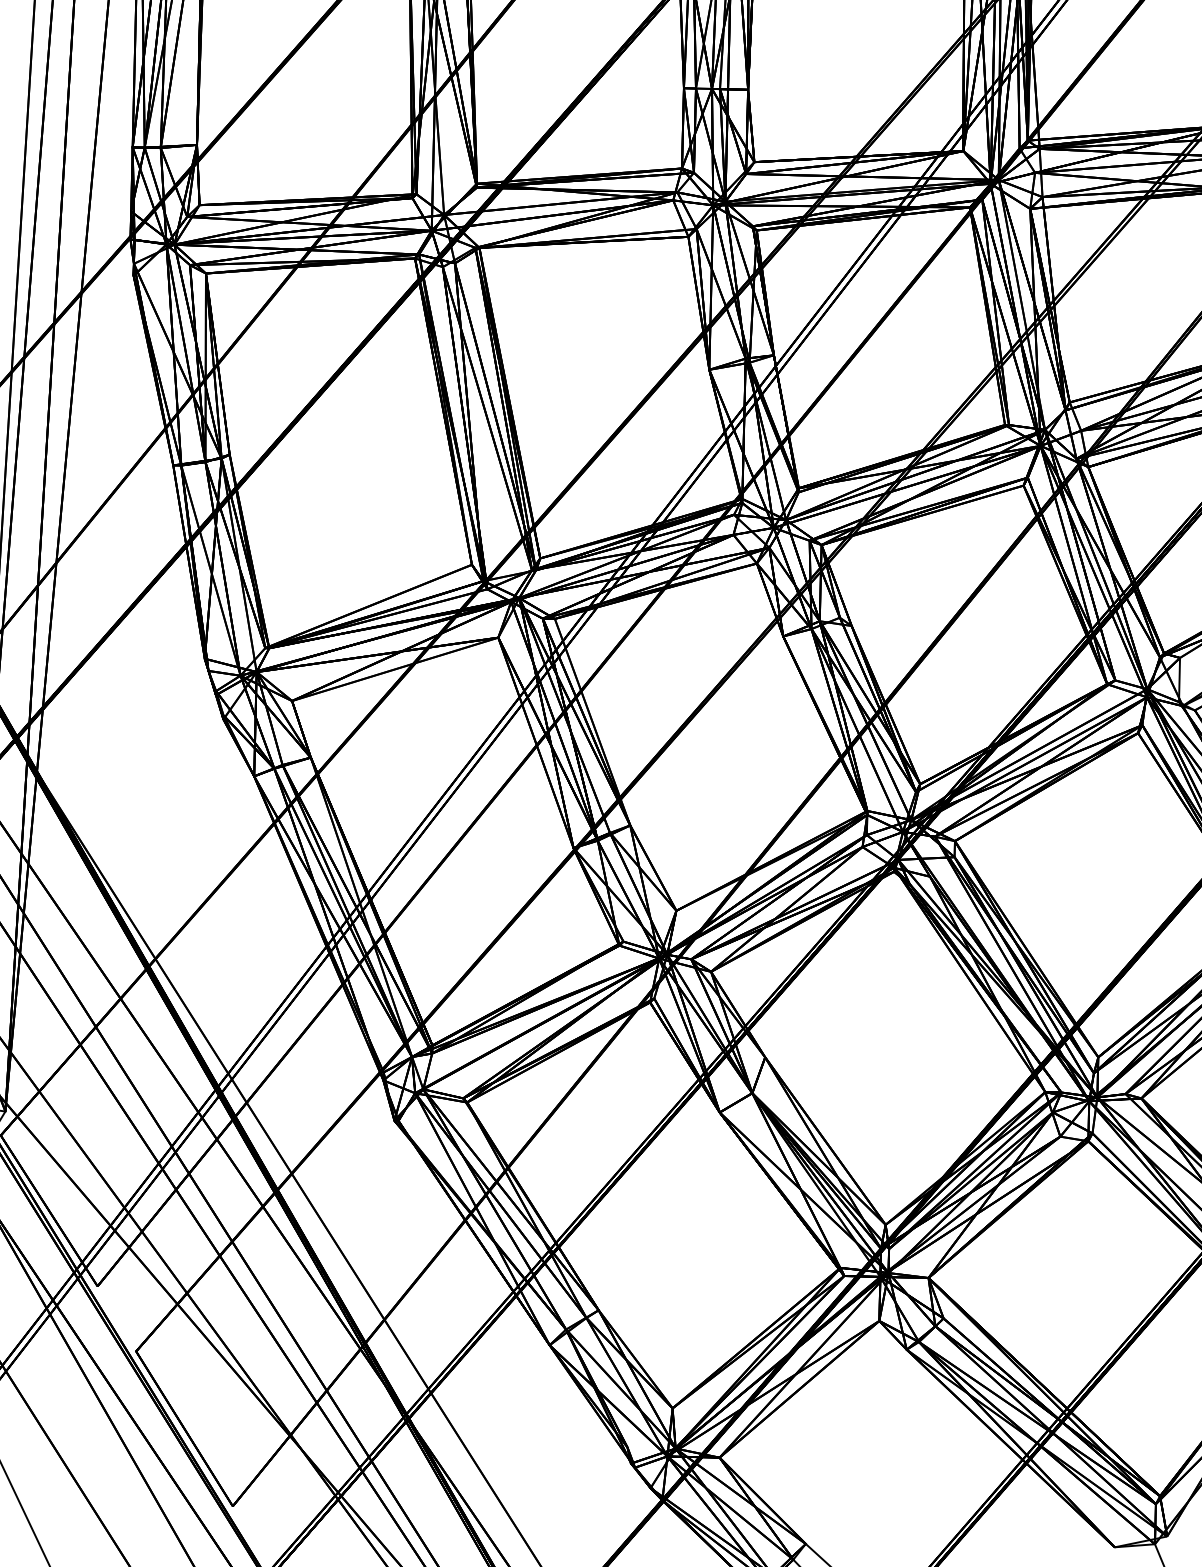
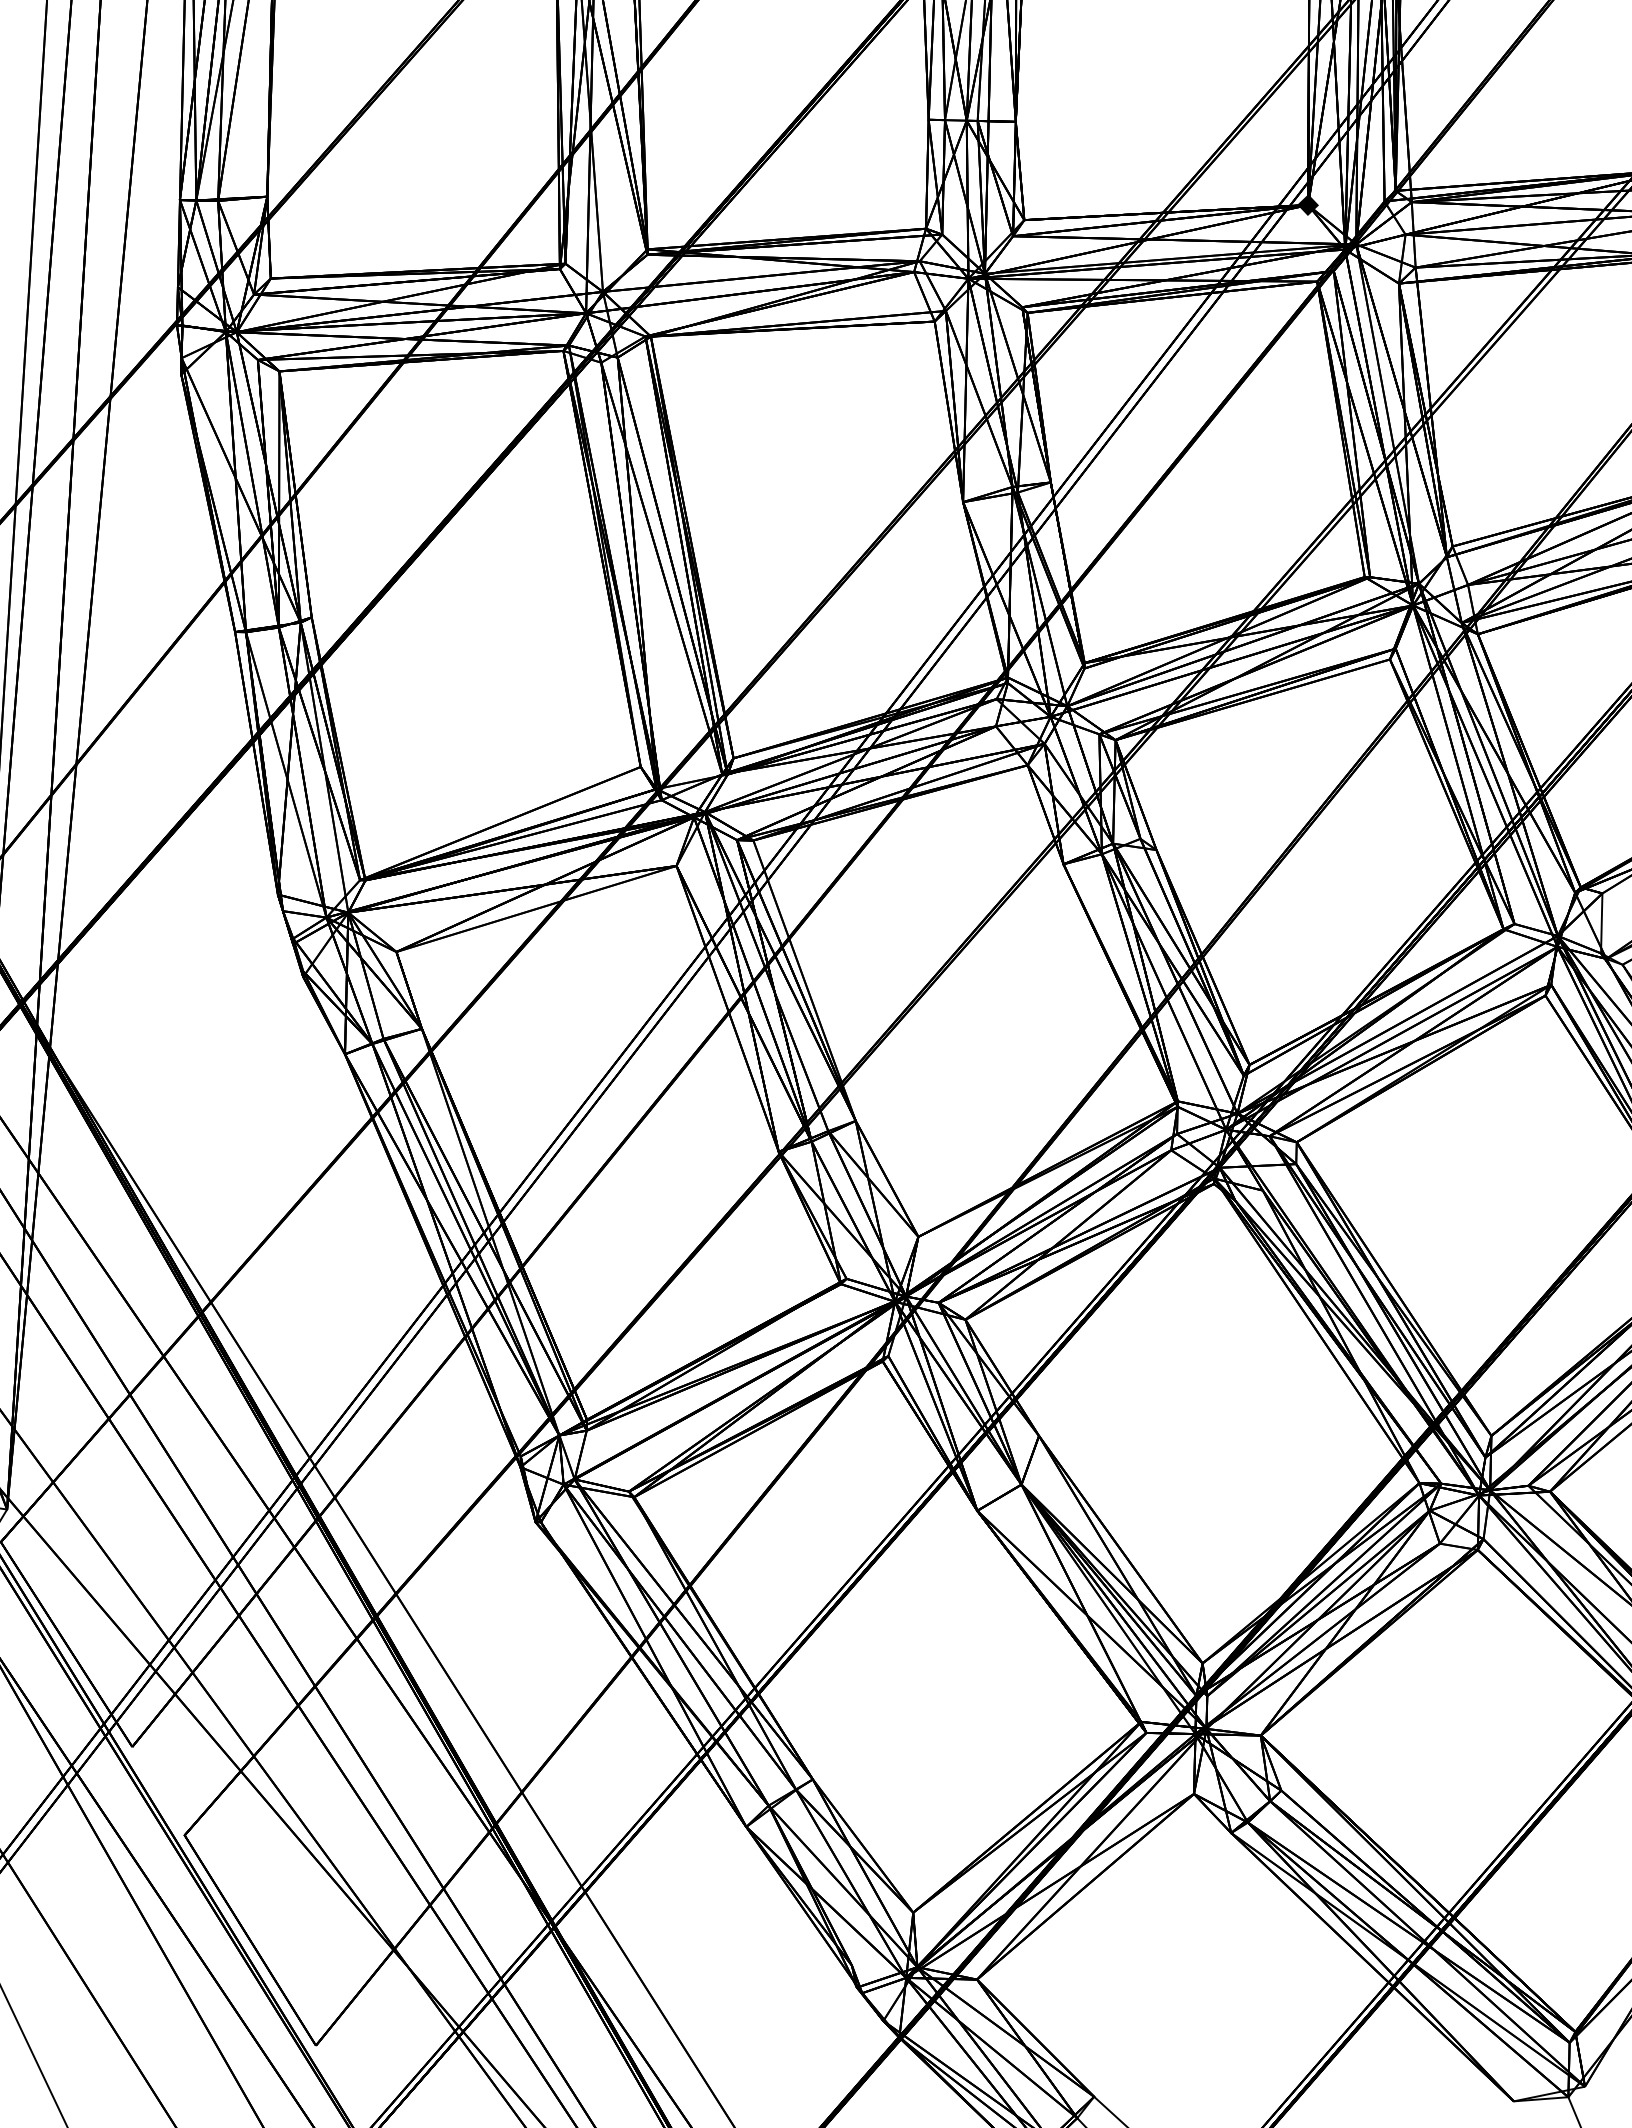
fill: (963, 151) -> (1308, 205), added

